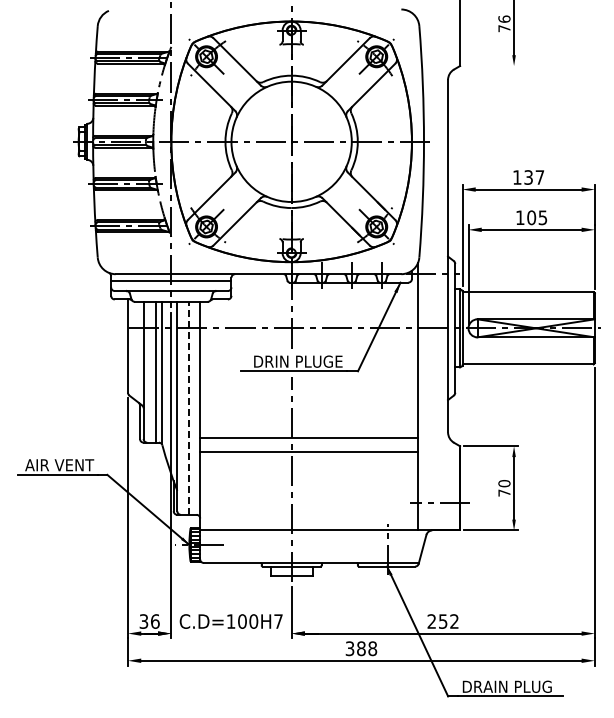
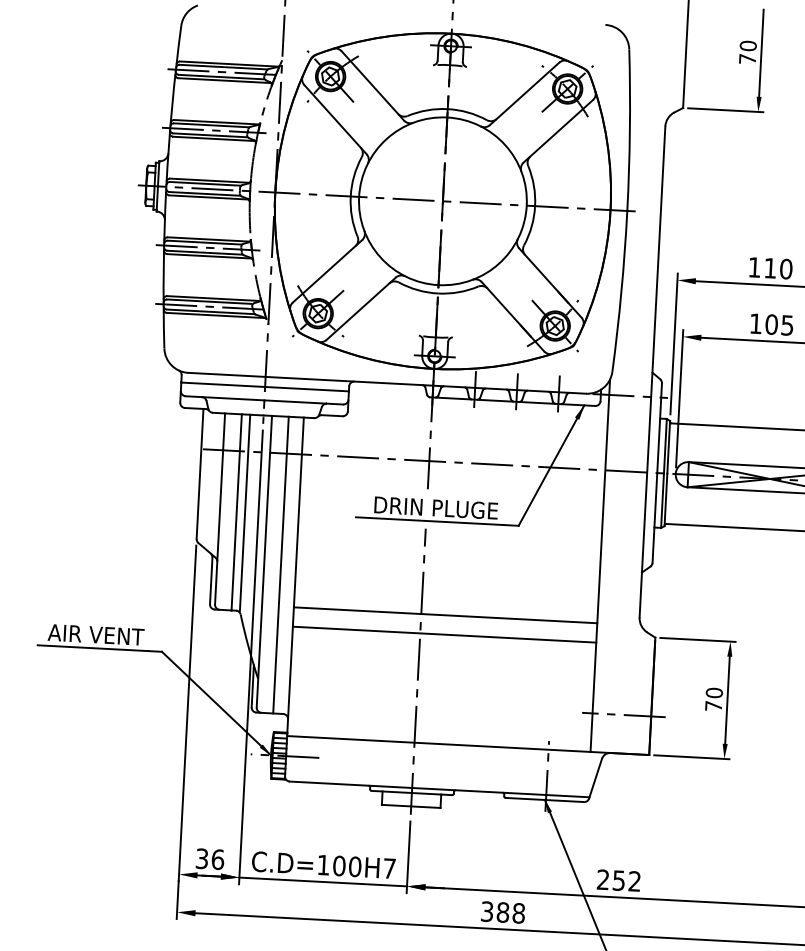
text: (504, 18) -> (748, 45), 76 -> 70
line: (490, 66) -> (725, 110), added
text: (534, 177) -> (778, 268), 137 -> 110
line: (189, 407) -> (281, 563), dashed -> solid
line: (231, 633) -> (323, 881), added

